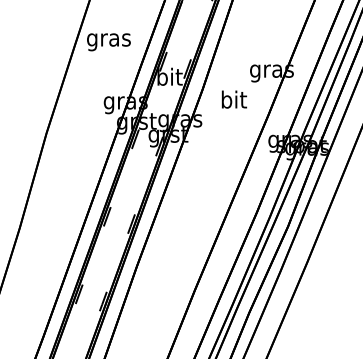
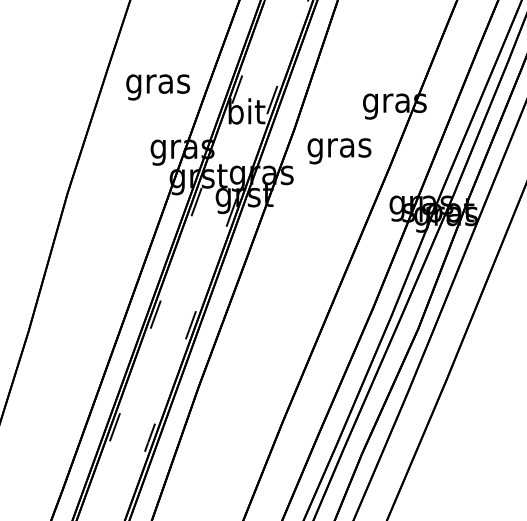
text: (108, 42) -> (157, 87), moved
text: (233, 101) -> (339, 147), bit -> gras

